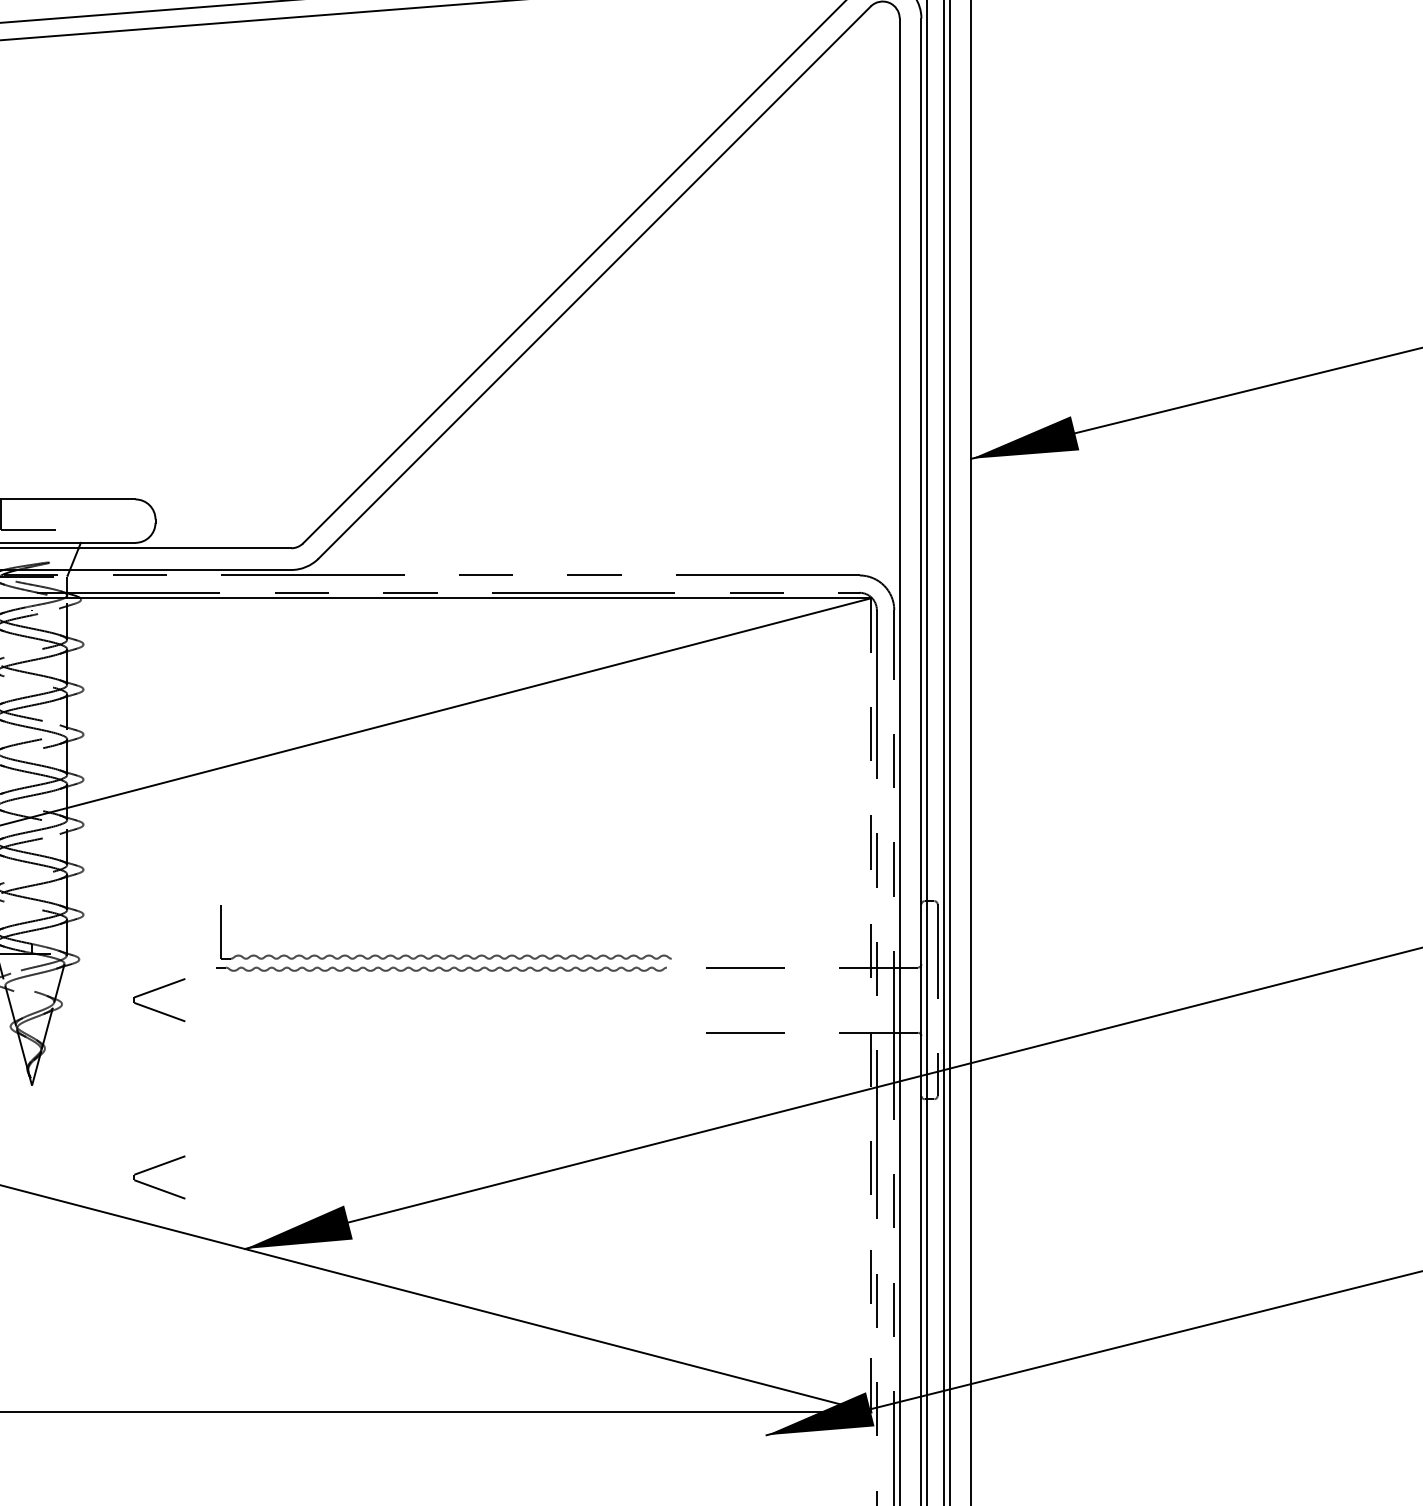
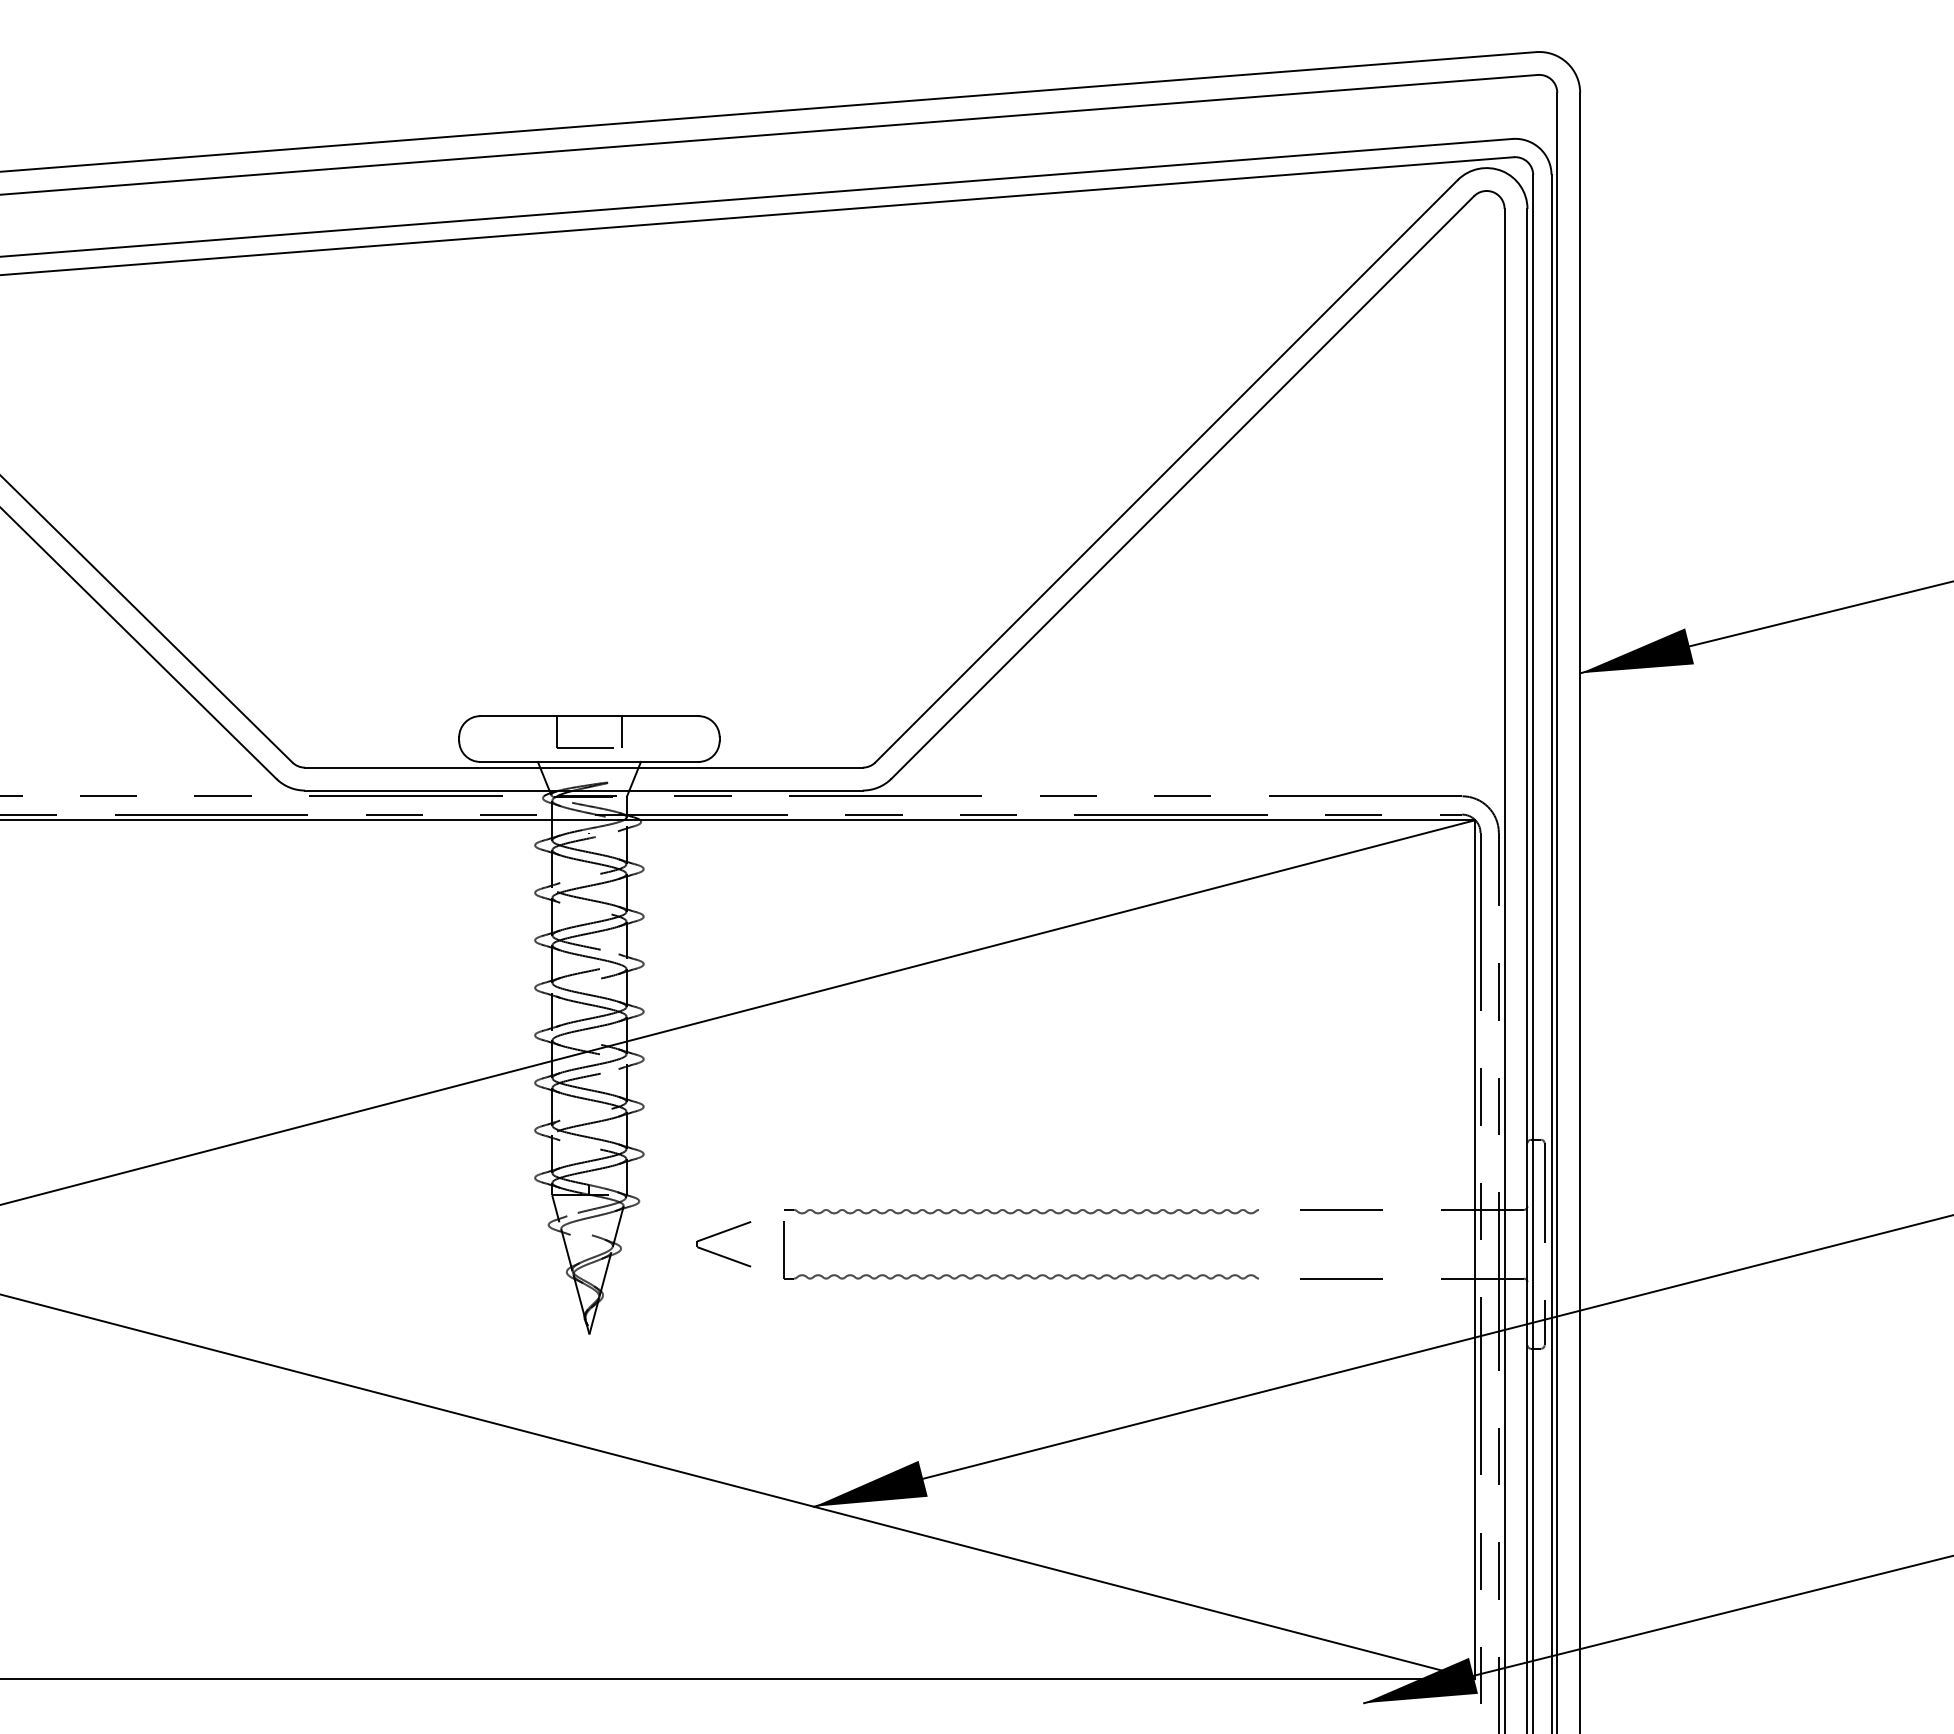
line: (62, 514) -> (621, 732), added
part: (449, 954) -> (1024, 1274), moved
line: (871, 1006) -> (1474, 1250), dashed -> solid
part: (154, 1186) -> (718, 1440), removed

